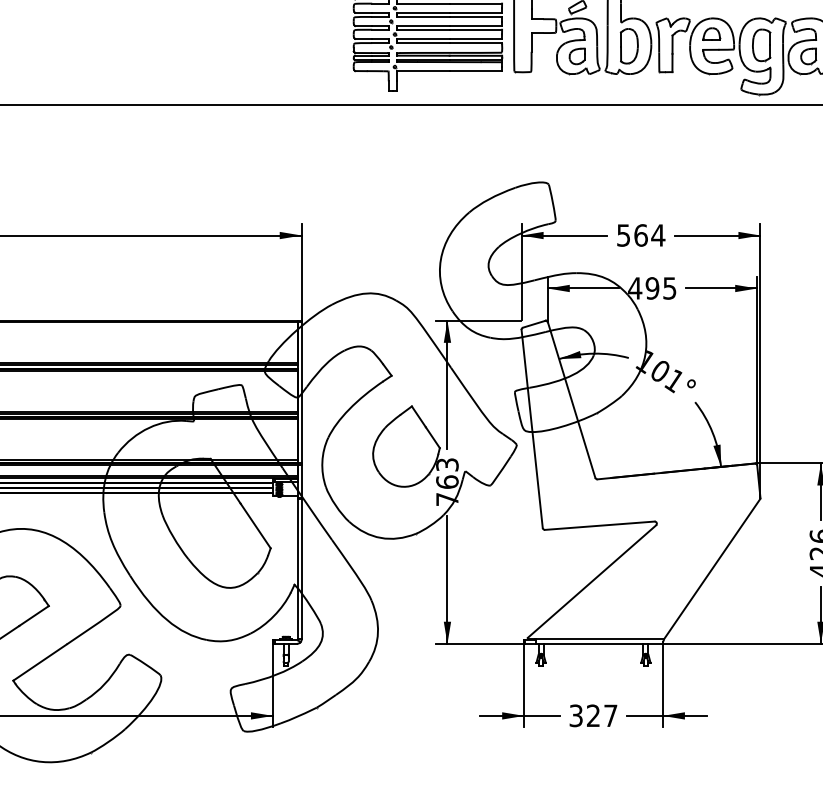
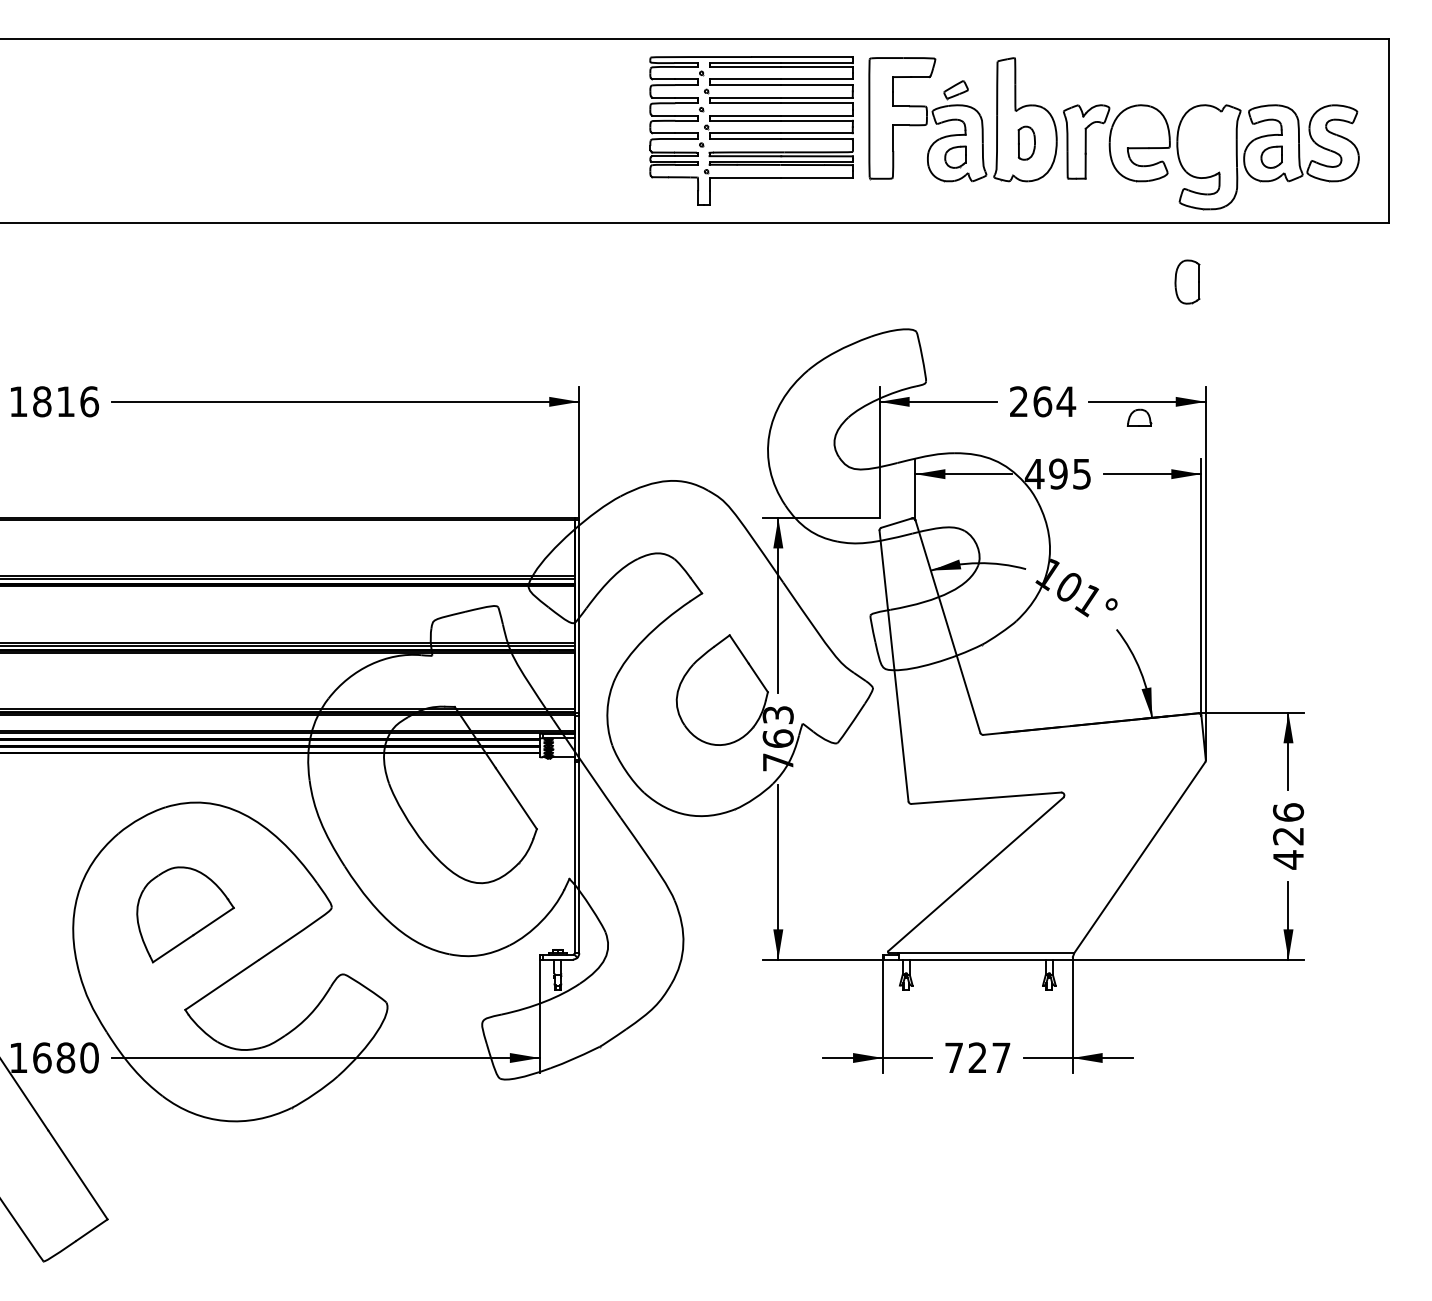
part: (711, 33) -> (1139, 417), moved
part: (761, 44) -> (1187, 281), moved
part: (629, 45) -> (1026, 142), size x0.7
text: (623, 235) -> (1018, 401), 564 -> 264
text: (575, 715) -> (953, 1057), 327 -> 727

